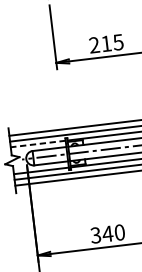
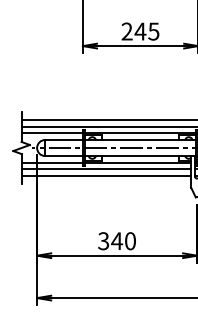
text: (106, 43) -> (140, 31), 215 -> 245
line: (38, 144) -> (52, 133), dashed -> solid

